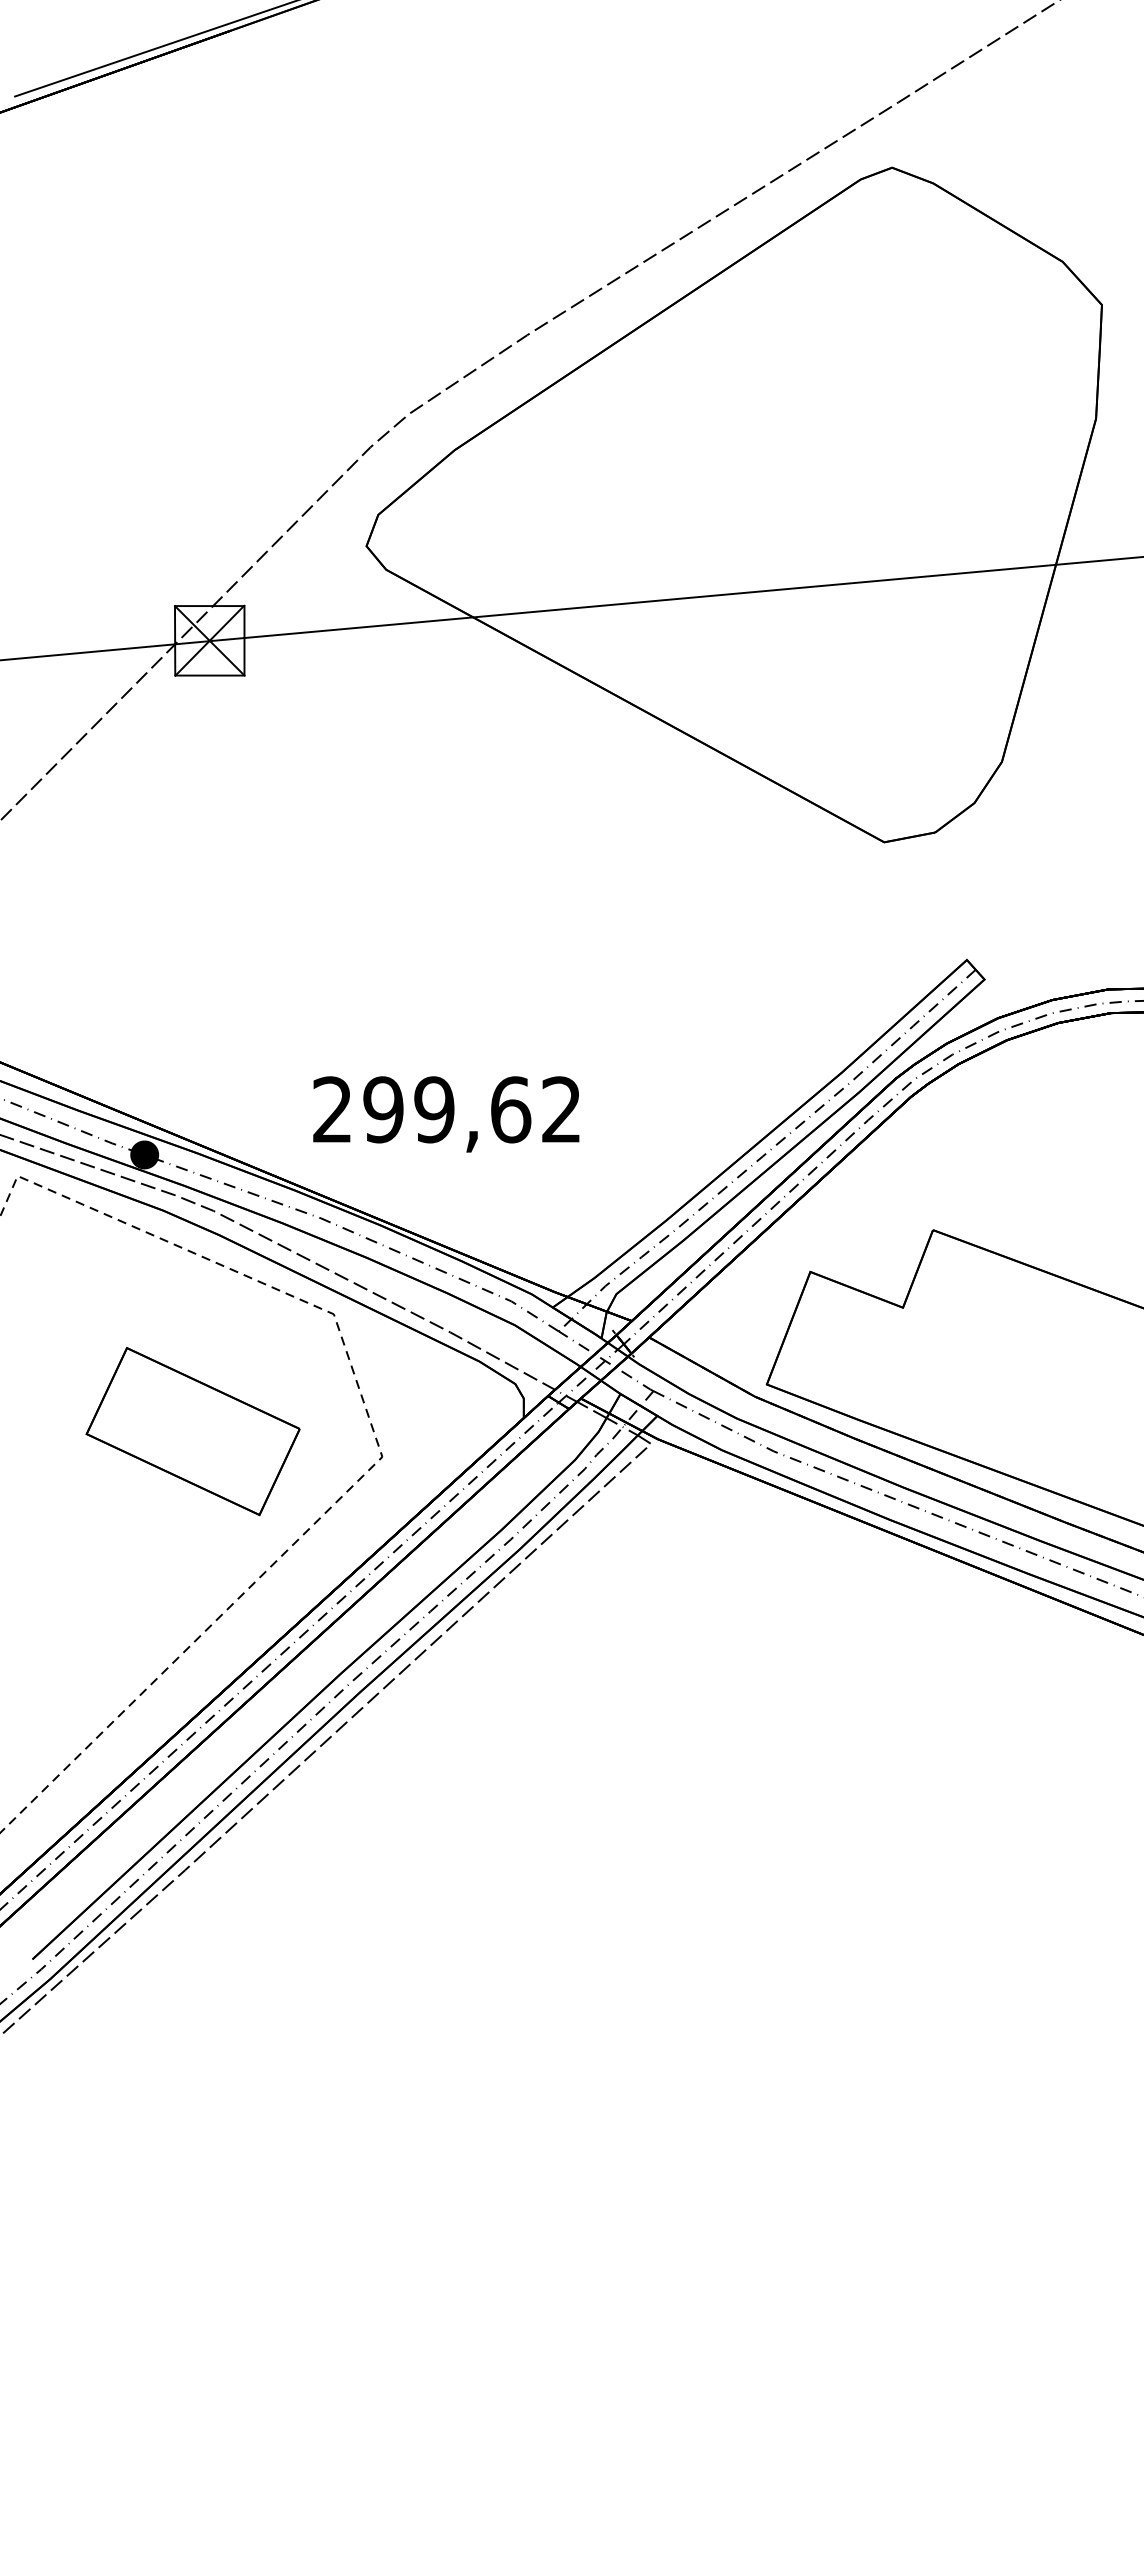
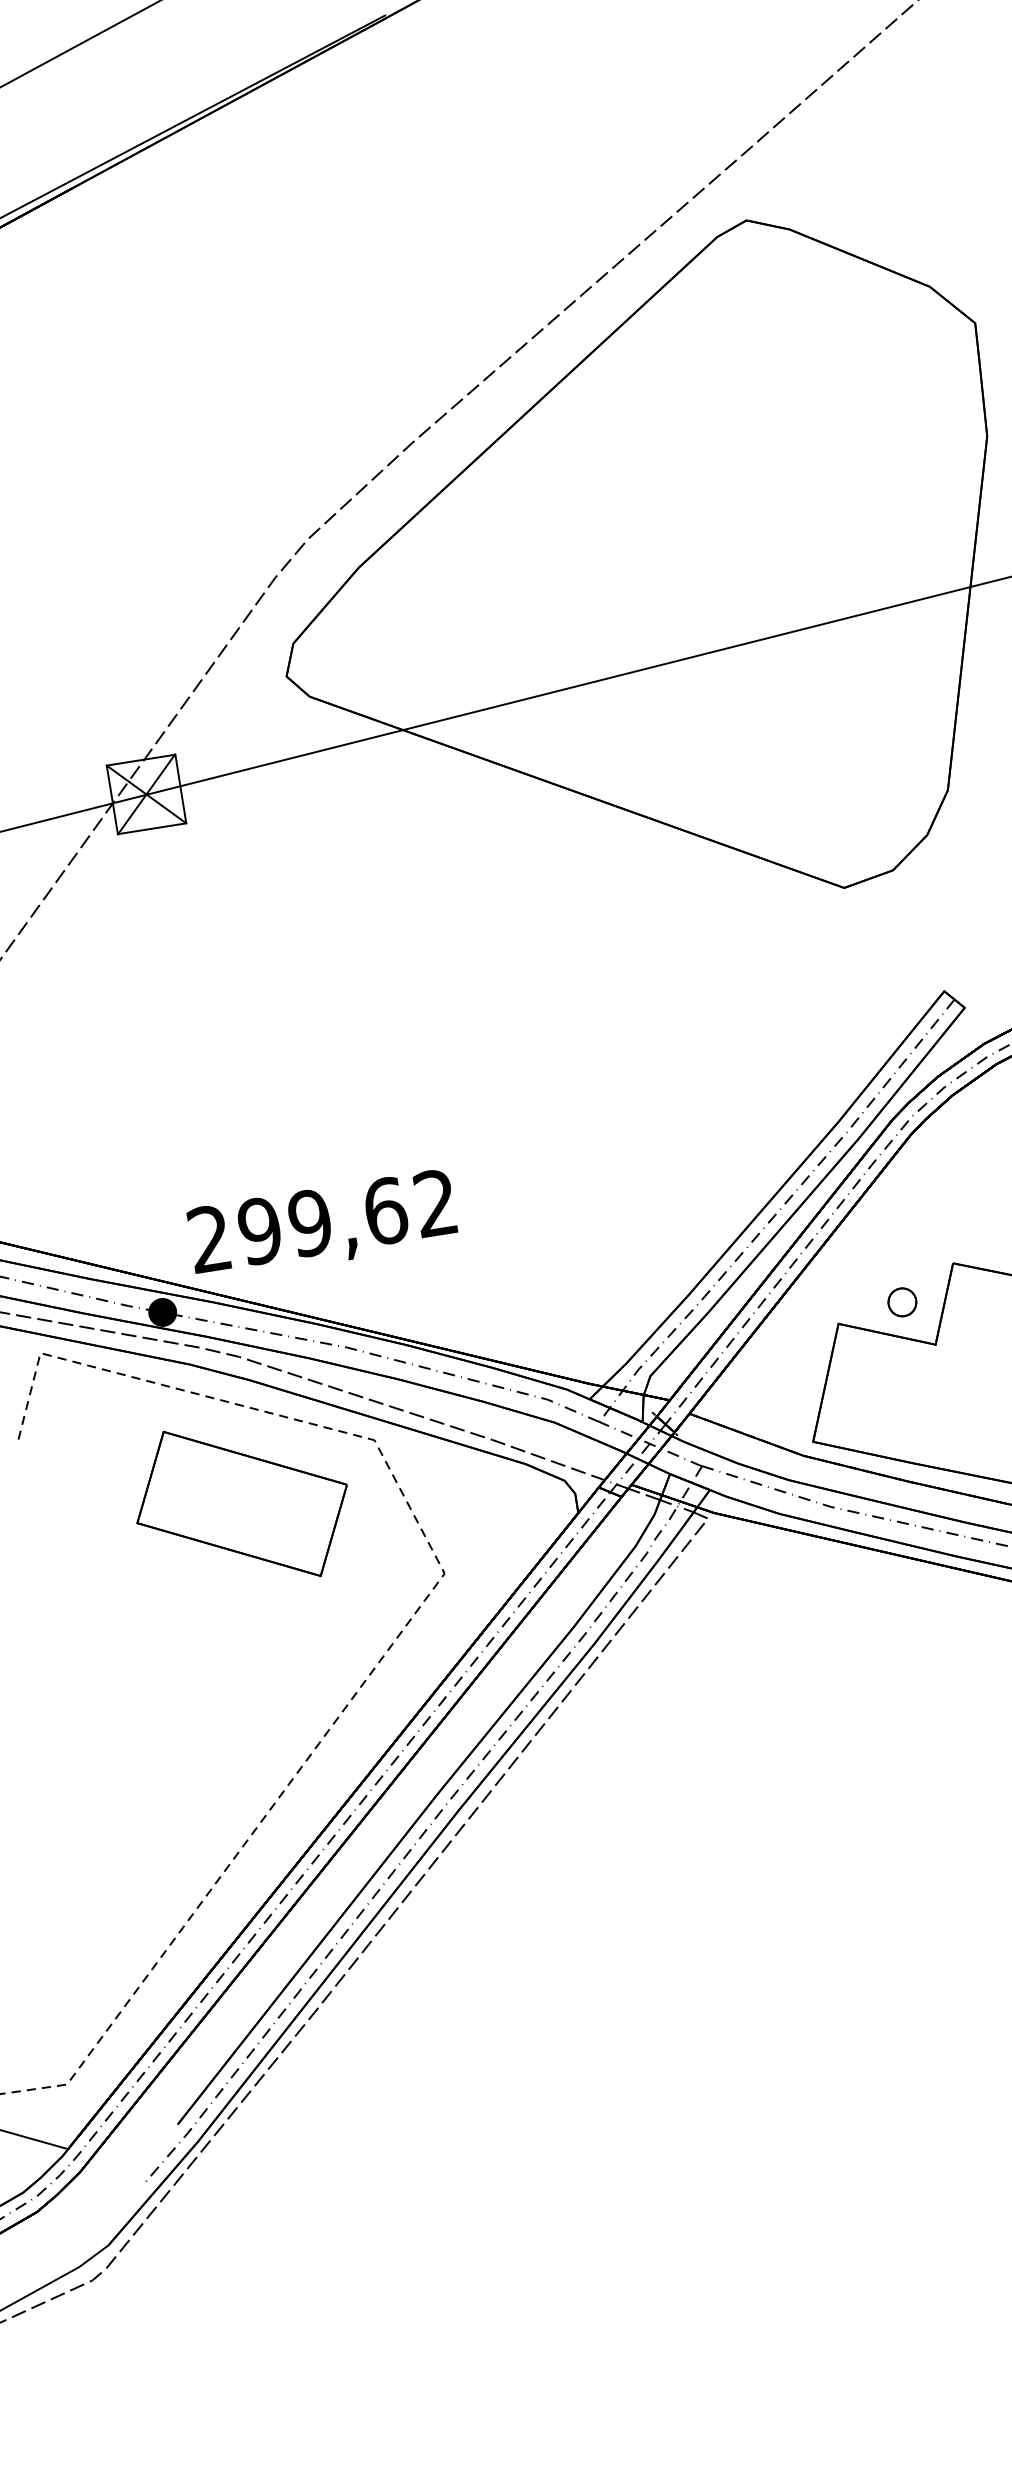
text: (446, 1114) -> (322, 1225), moved
part: (876, 1260) -> (902, 1302), added
part: (192, 1431) -> (241, 1504), moved

